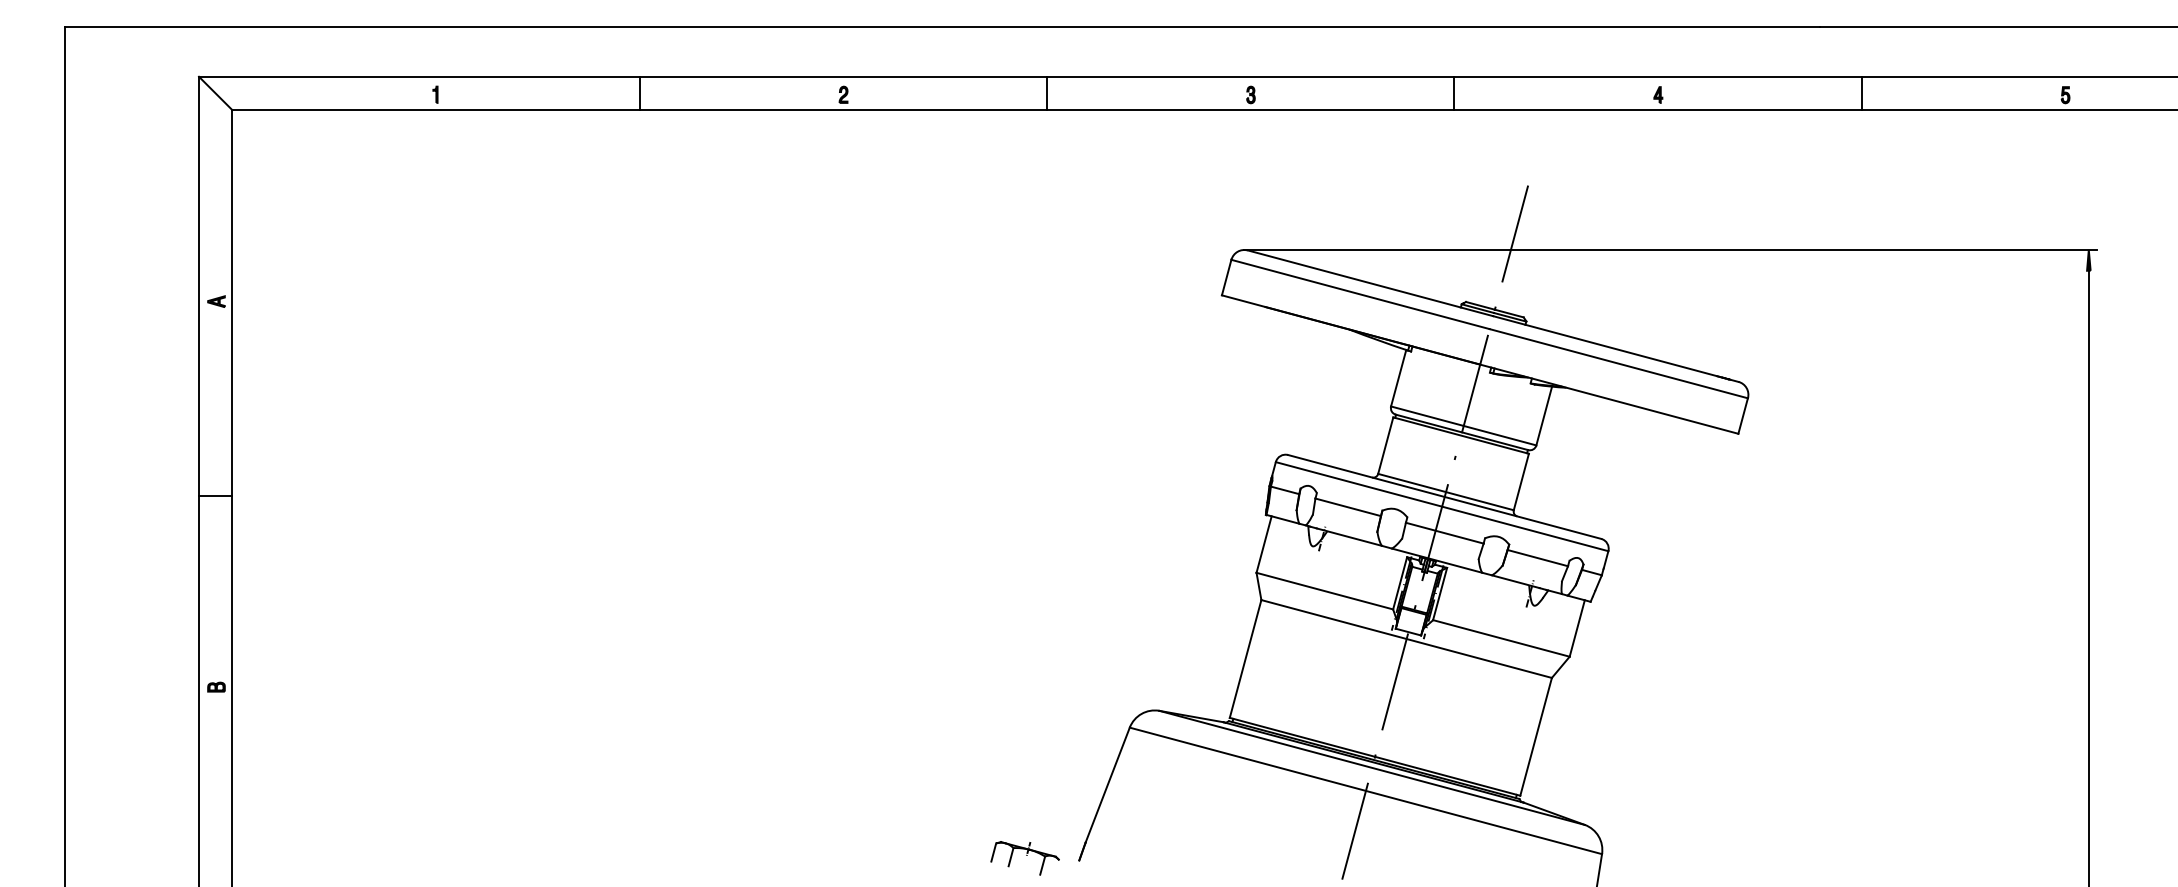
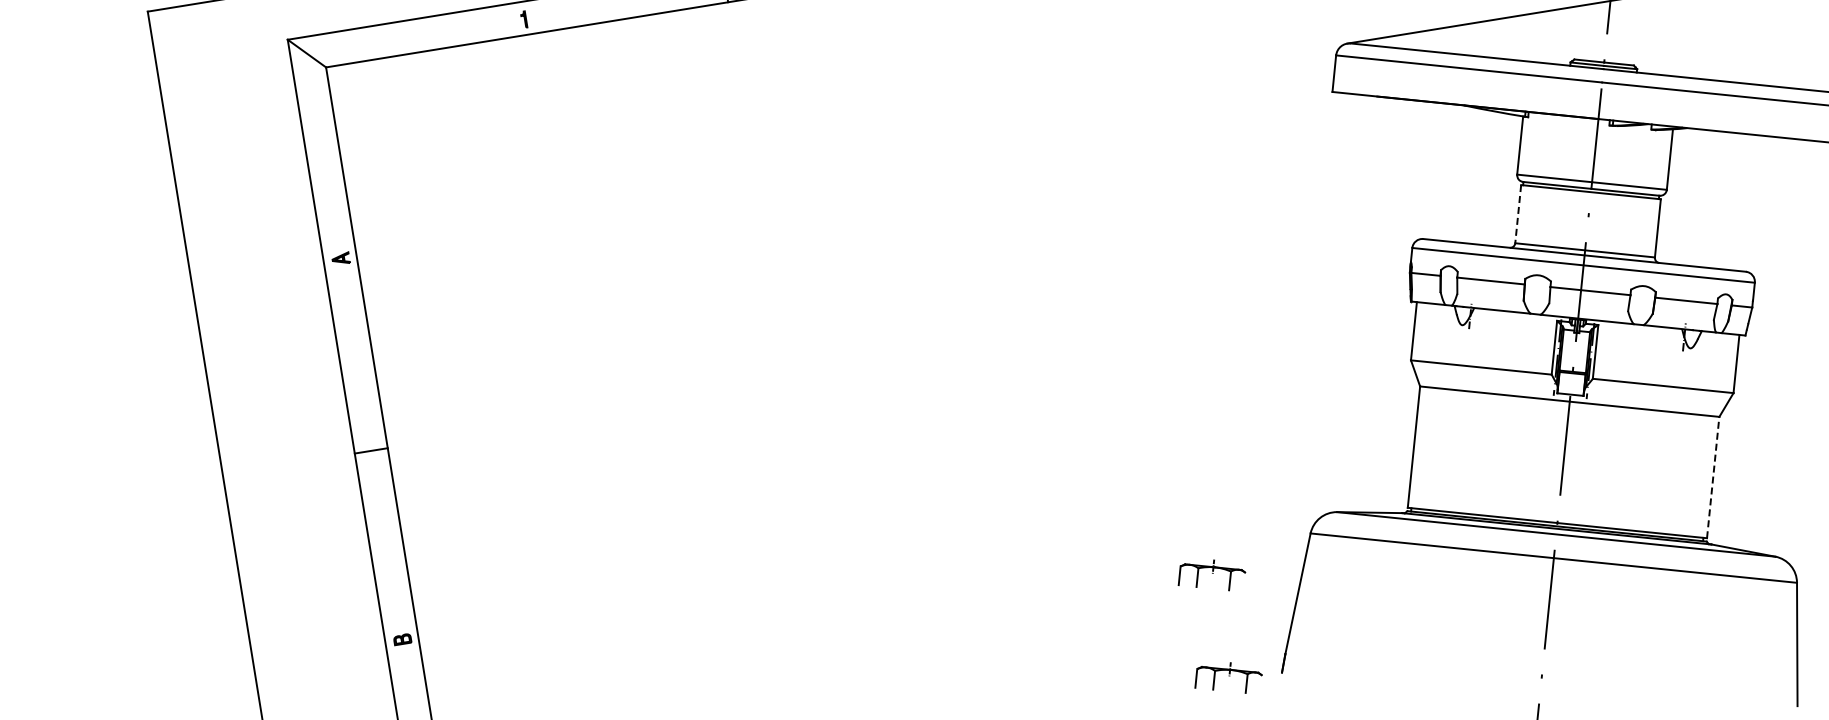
line: (1385, 446) -> (1518, 215), solid -> dashed
line: (1536, 736) -> (1713, 477), solid -> dashed
part: (1024, 754) -> (1210, 576), added

